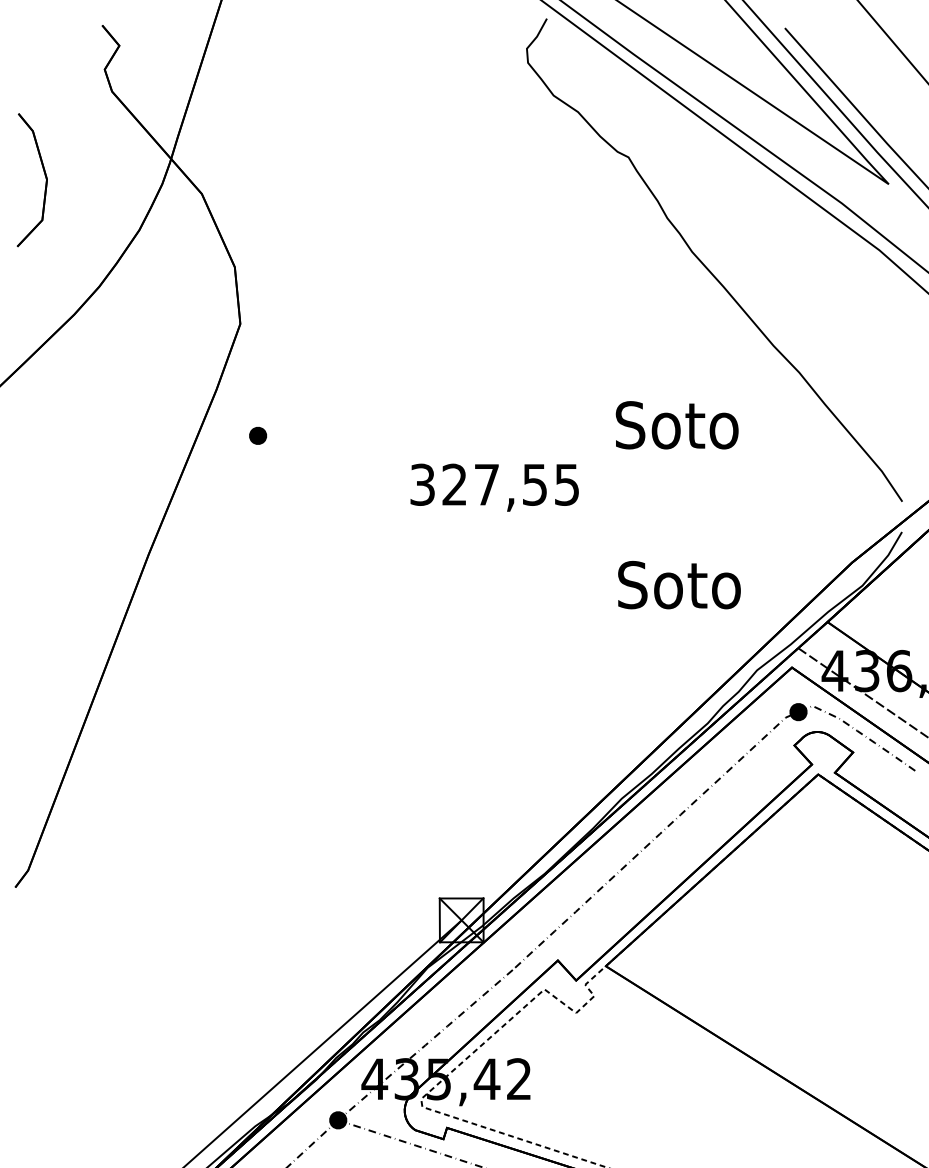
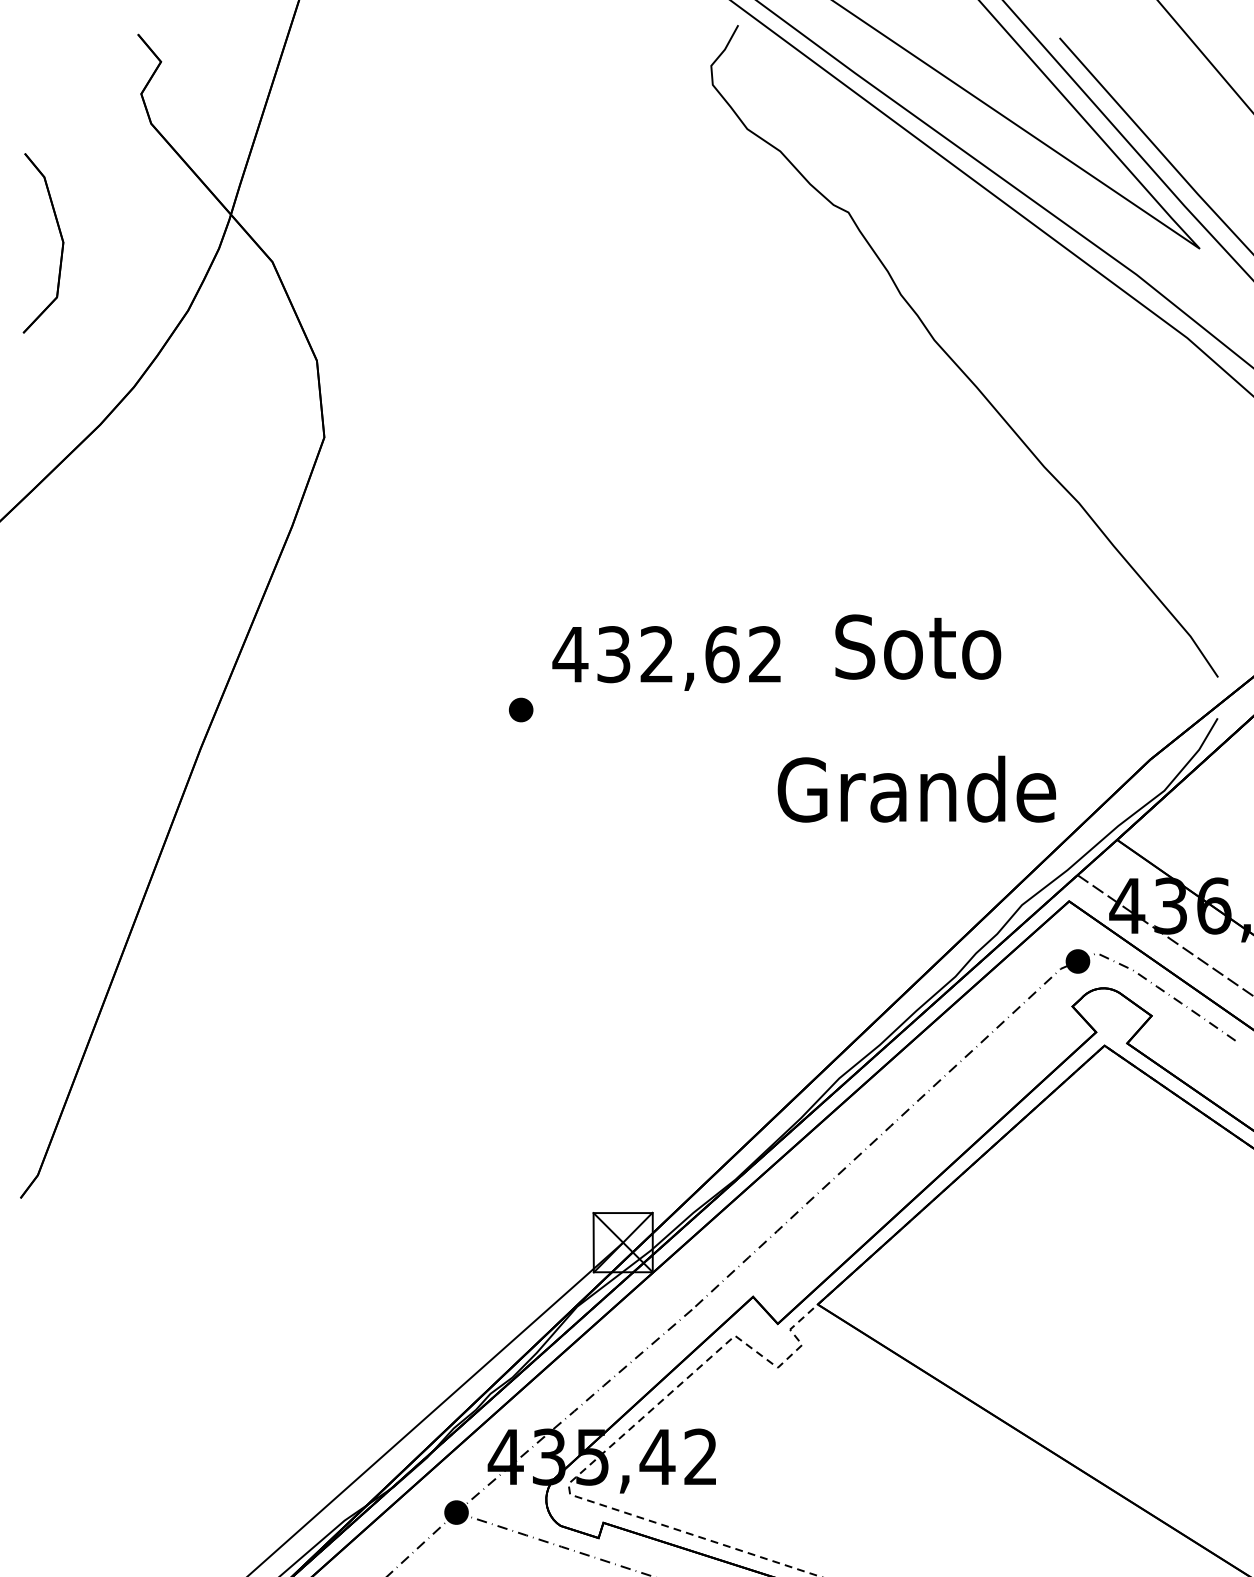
text: (676, 425) -> (917, 647), moved
part: (258, 435) -> (521, 709), moved
text: (493, 484) -> (666, 654), 327,55 -> 432,62
text: (679, 584) -> (917, 789), Soto -> Grande

